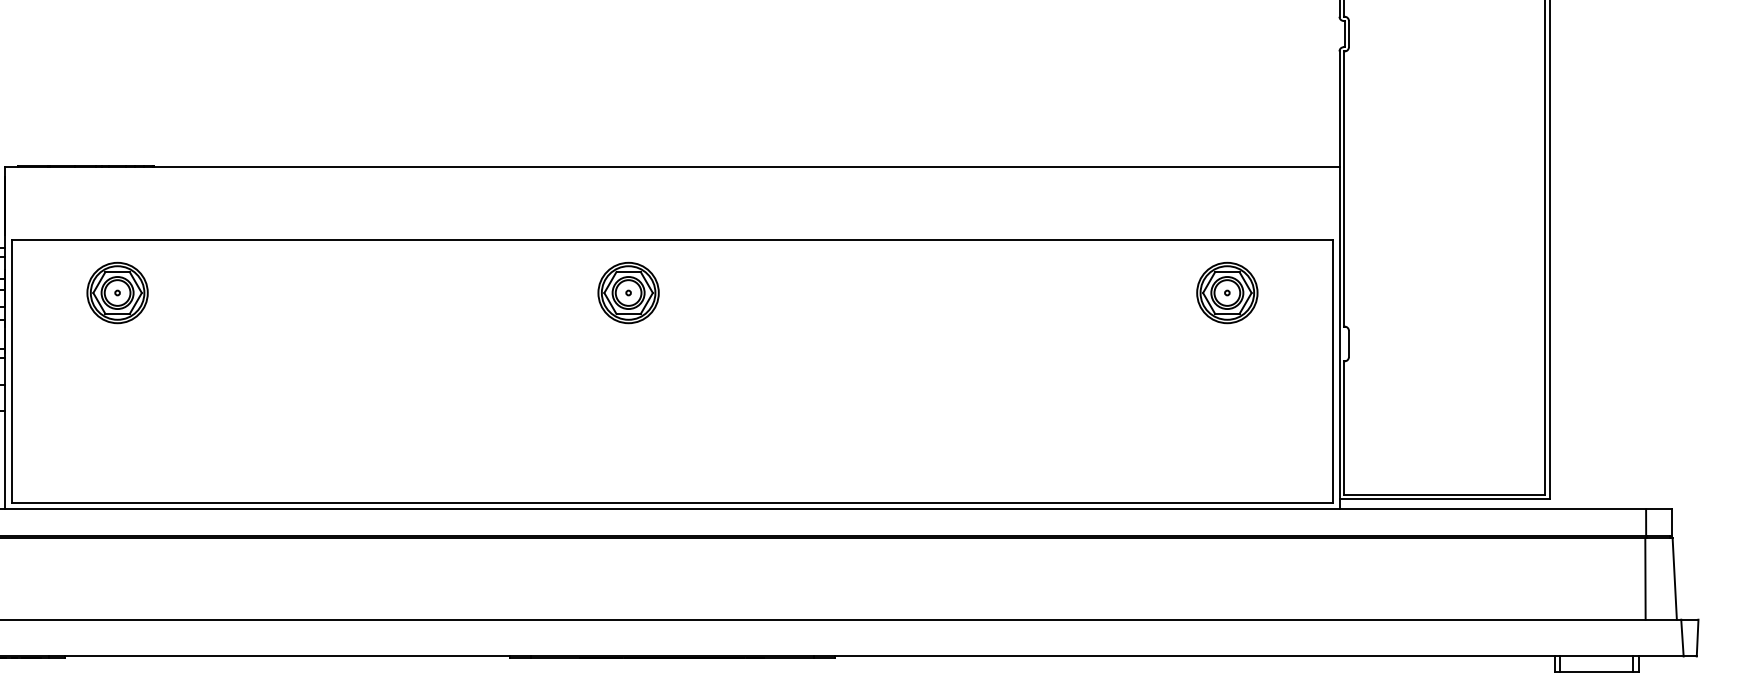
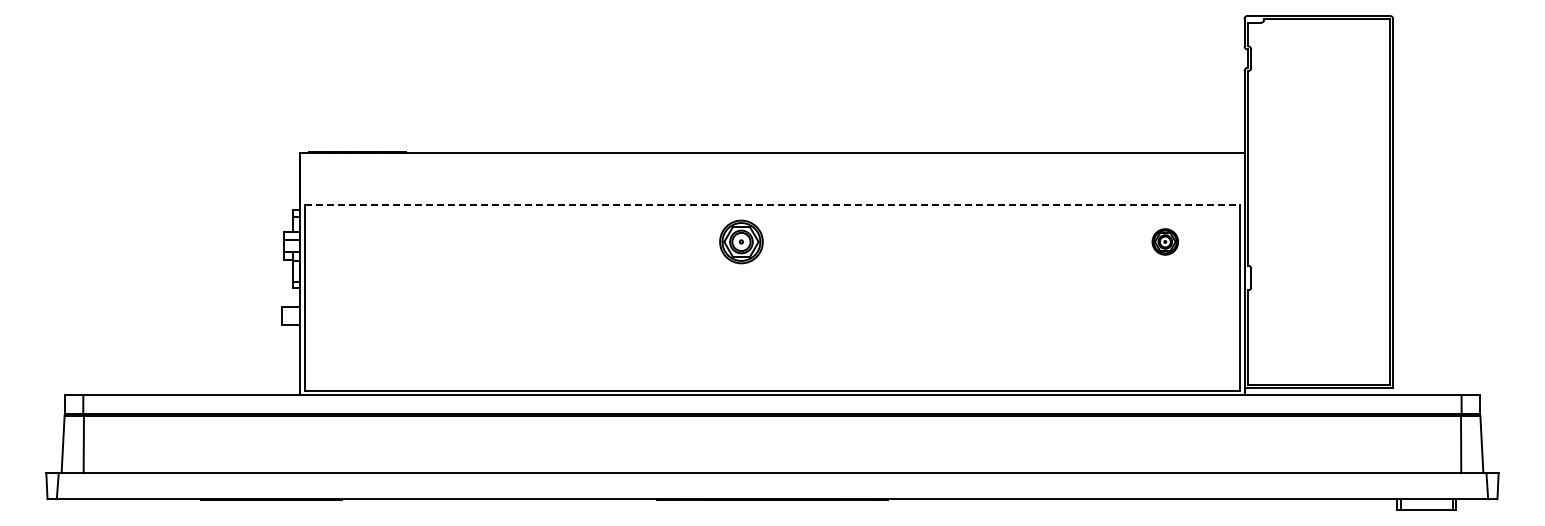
line: (672, 240) -> (772, 204), solid -> dashed
part: (117, 292) -> (379, 241), removed
part: (1227, 292) -> (1165, 241), size x0.6

